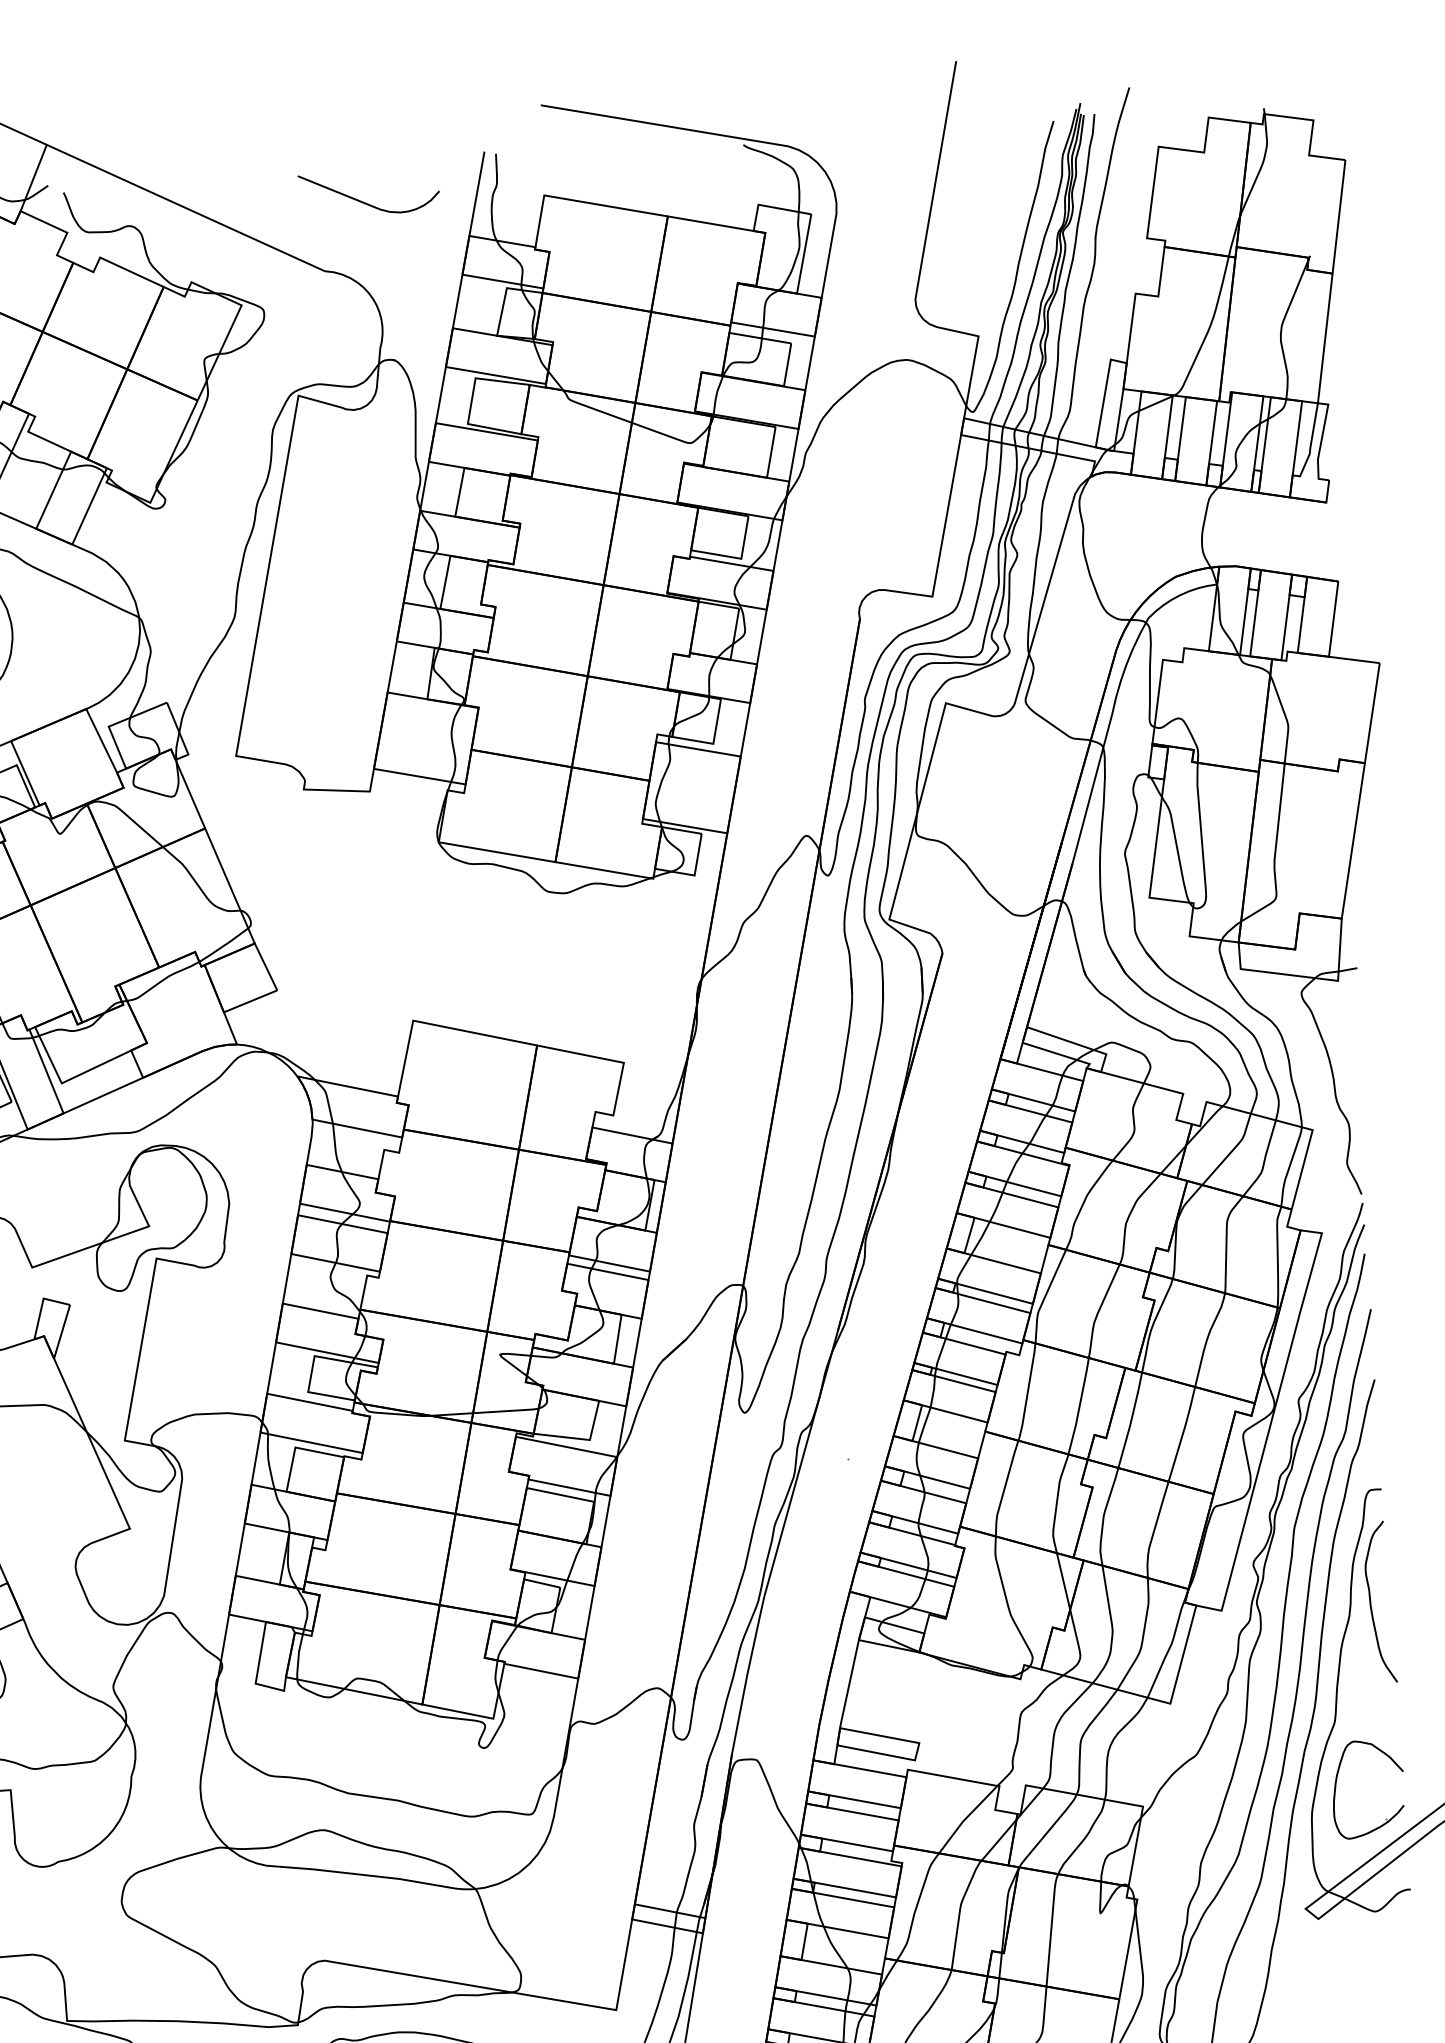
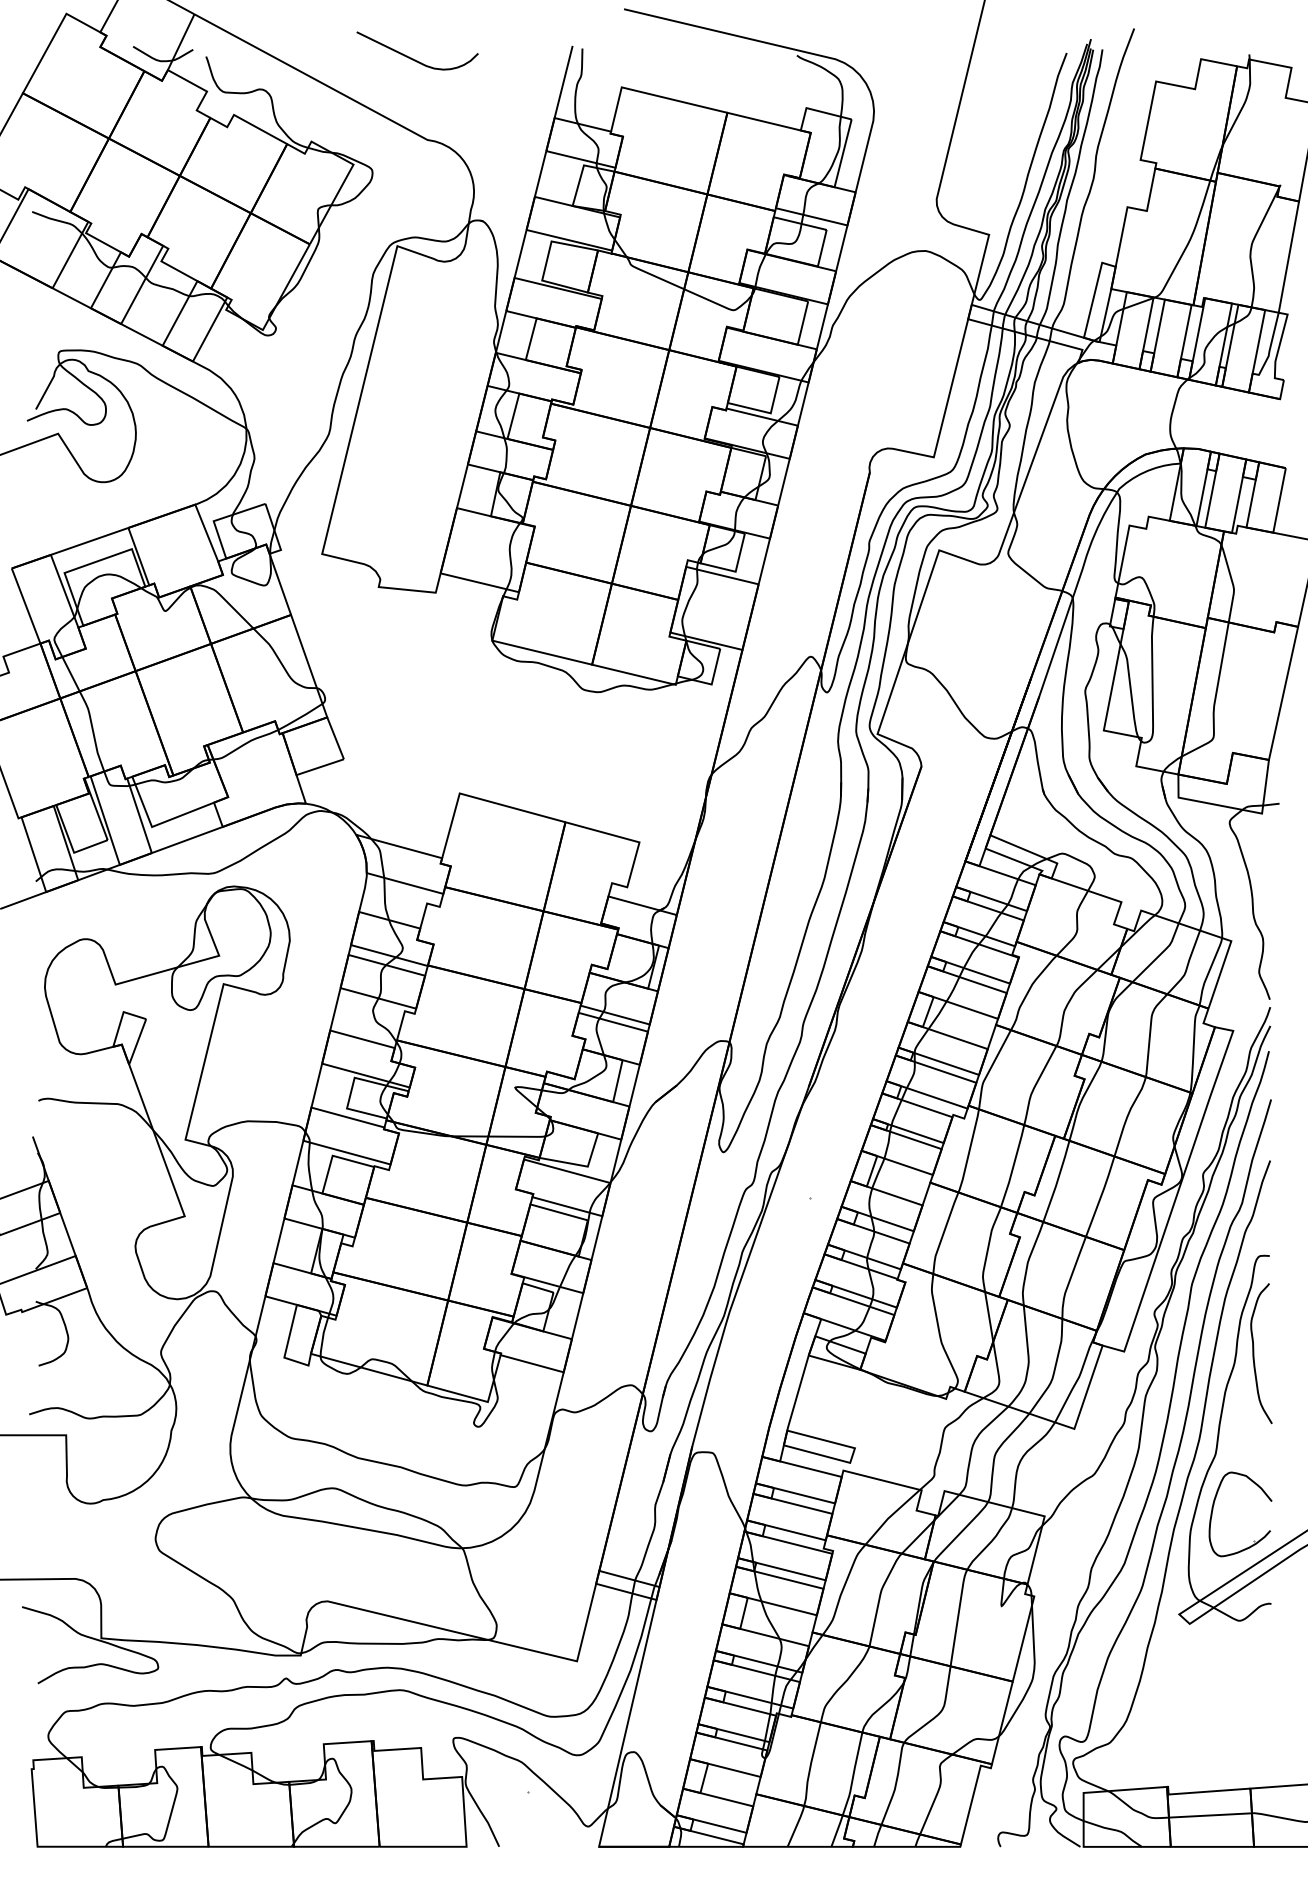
curve: (365, 202) -> (413, 58), moved

